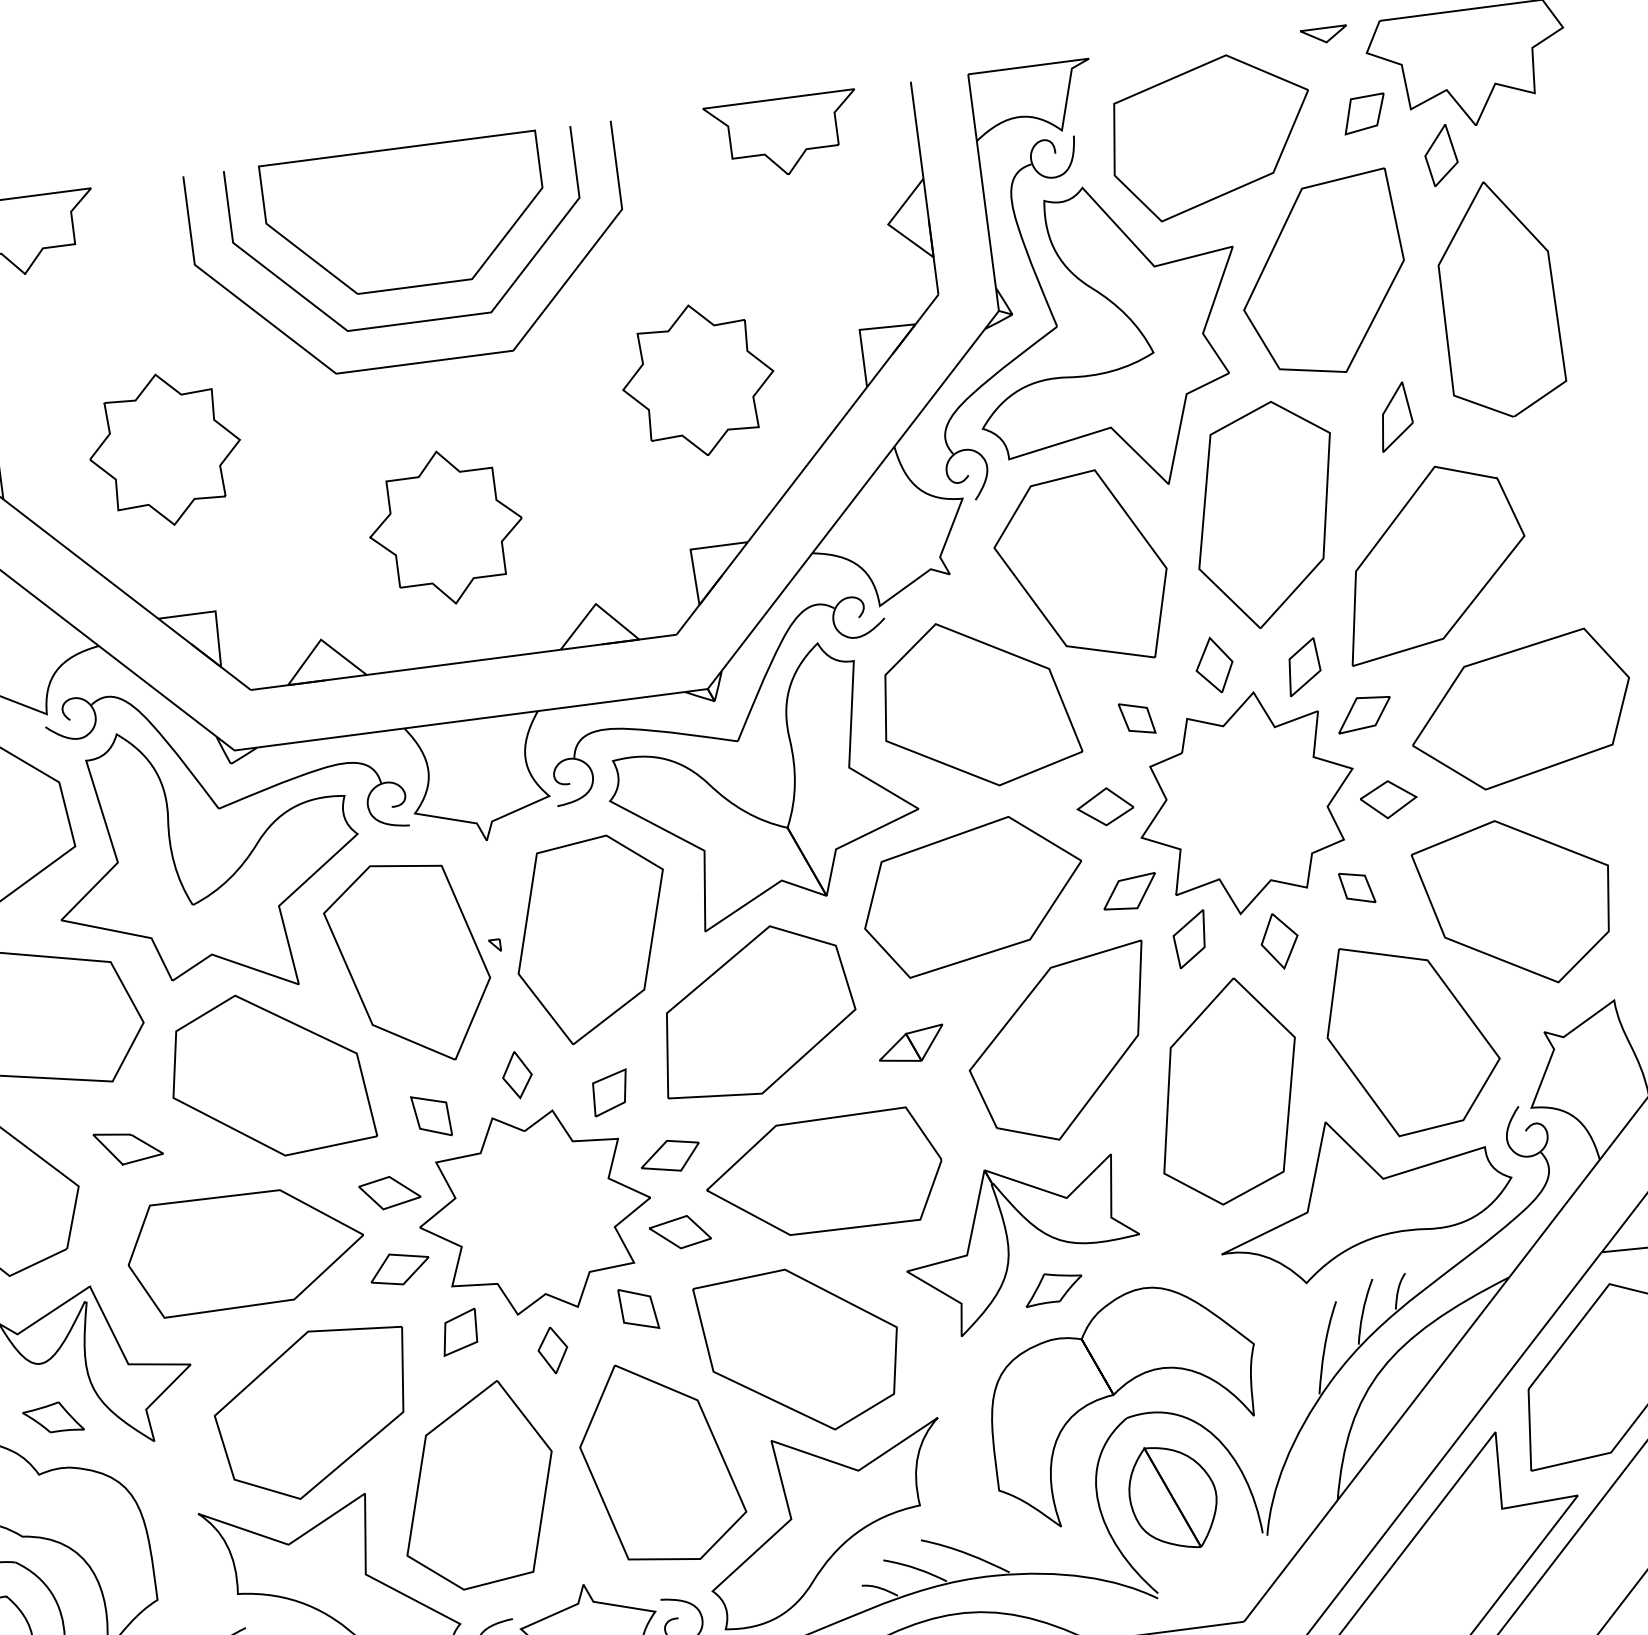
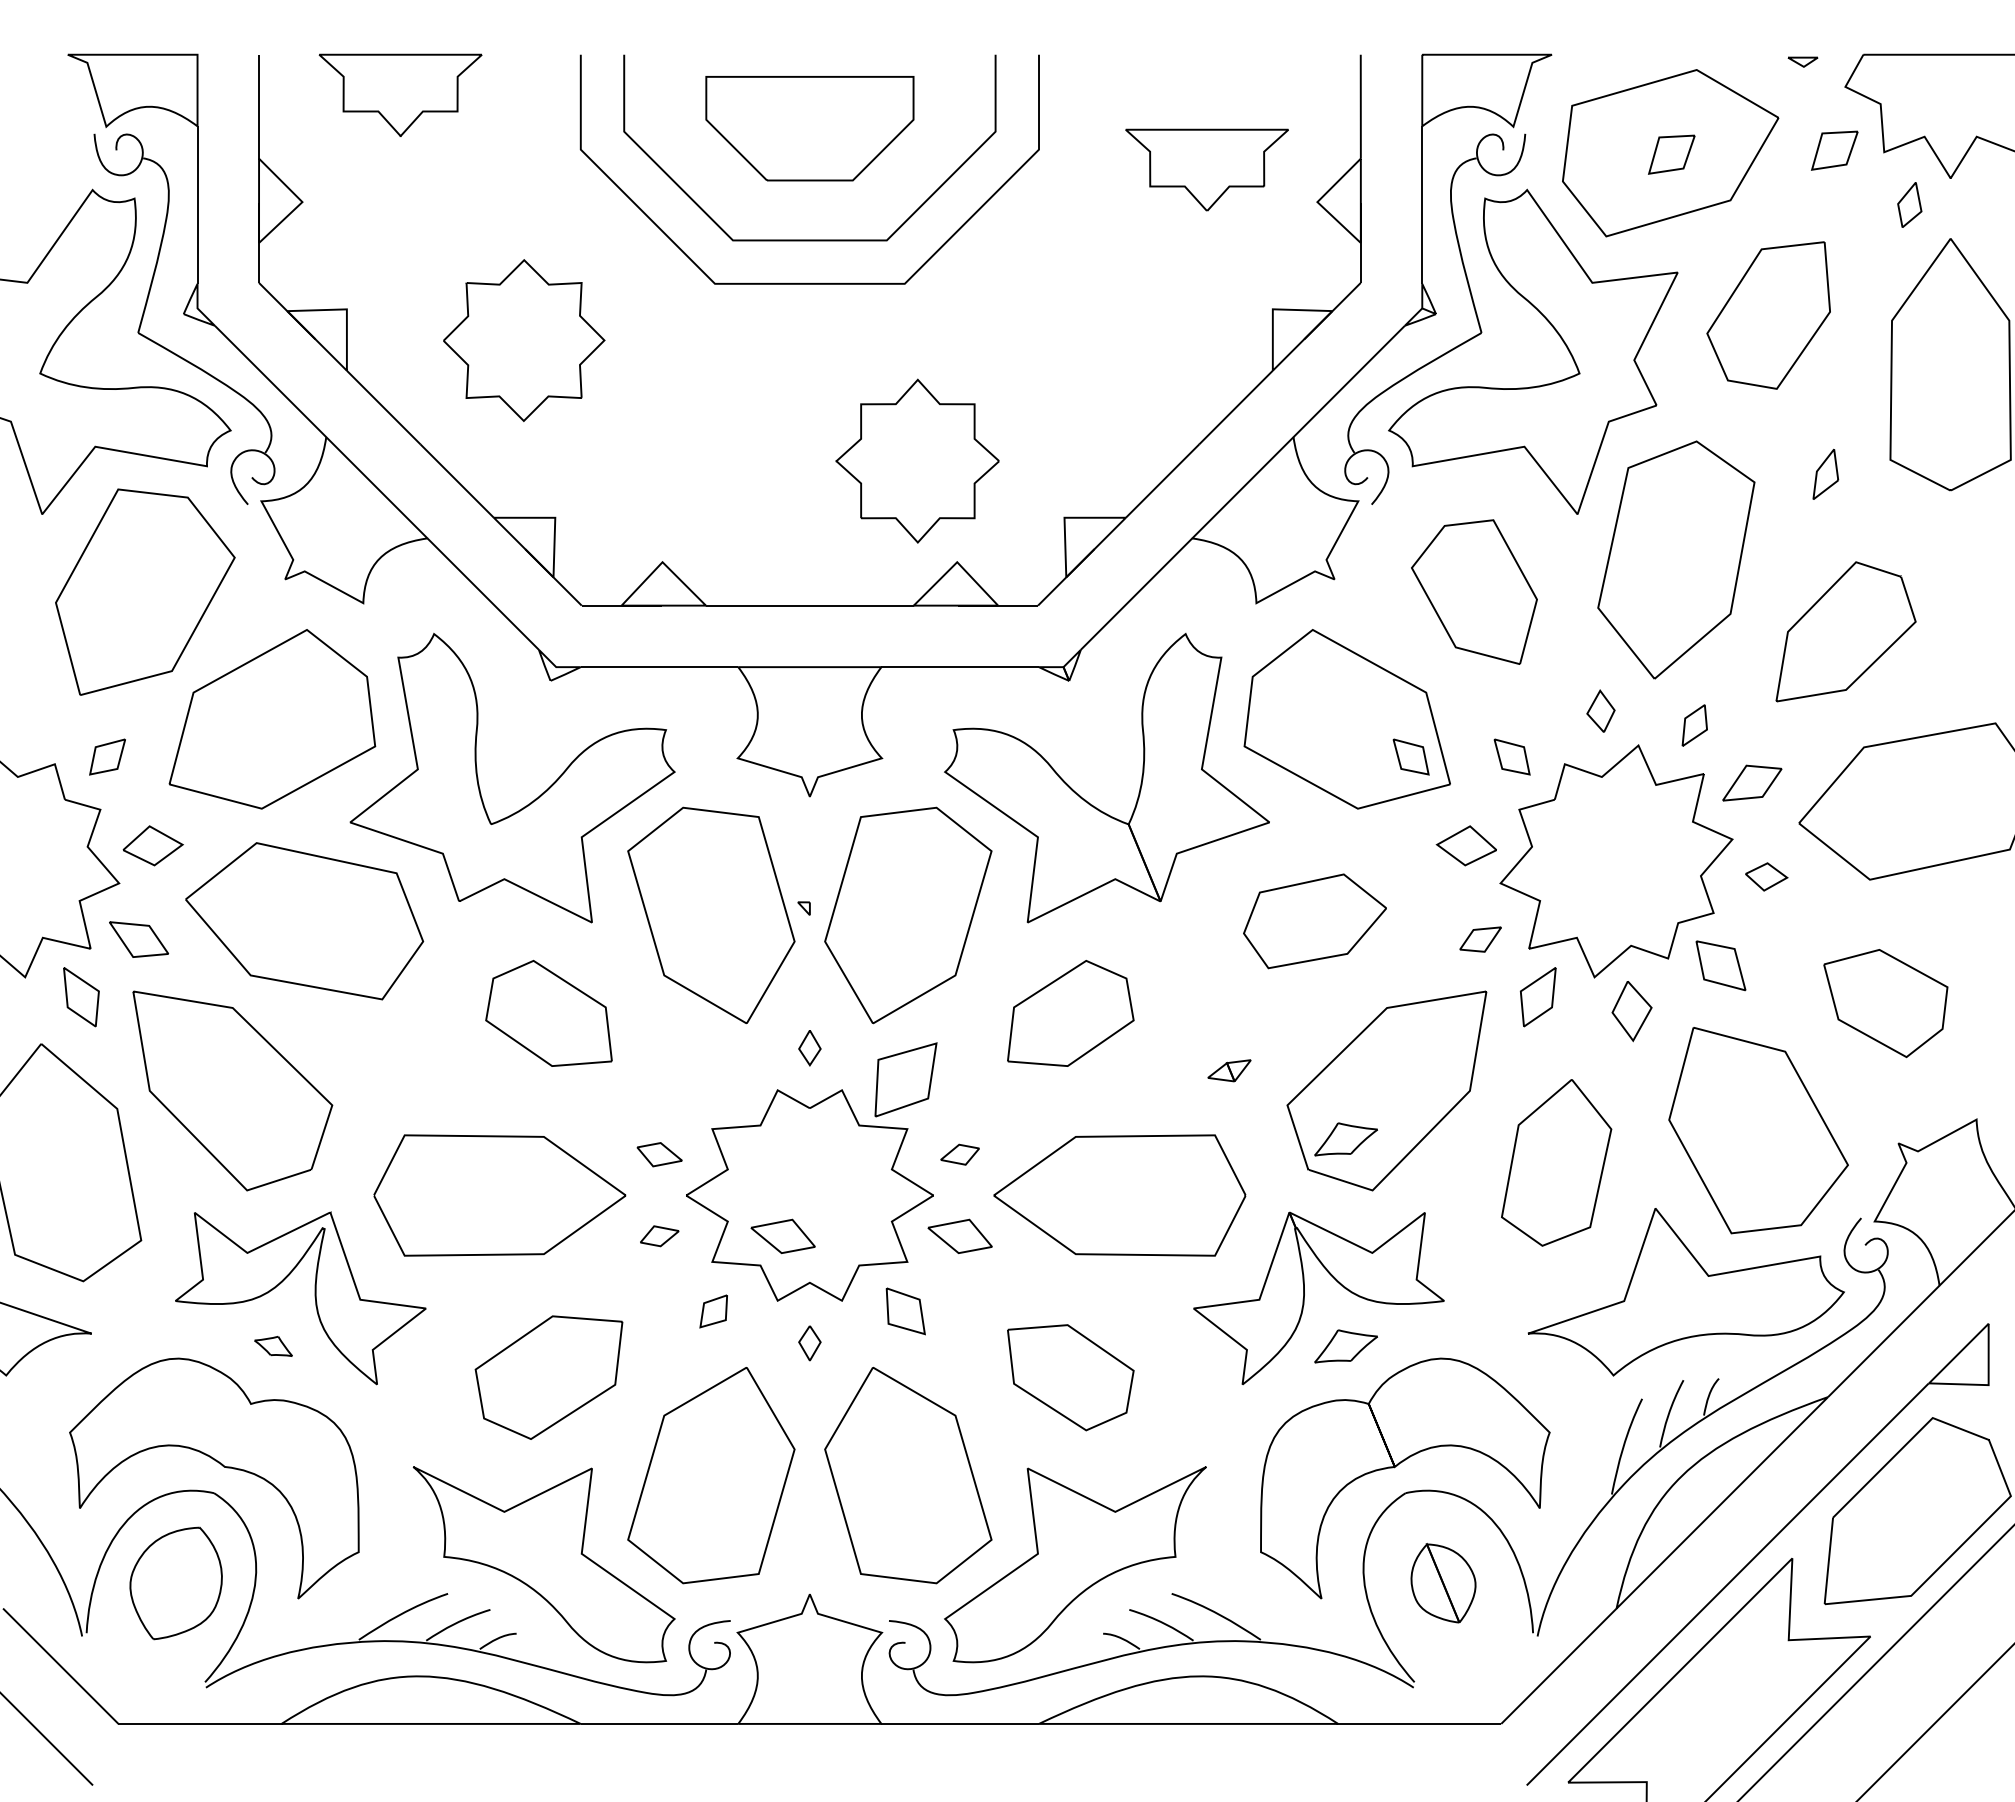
part: (1323, 34) -> (1802, 61), size x0.6
part: (782, 136) -> (1206, 169), moved
part: (1212, 137) -> (1671, 154), added
part: (1440, 155) -> (1909, 204), size x0.7
part: (405, 217) -> (809, 128), size x0.7
part: (1322, 275) -> (1768, 315), size x0.7
part: (698, 380) -> (1095, 340), removed
part: (1395, 417) -> (1825, 474), size x0.7
part: (445, 527) -> (917, 460), moved
part: (1432, 561) -> (1845, 631), size x0.7
part: (1081, 568) -> (1474, 591), size x0.7
part: (1213, 664) -> (1600, 710), size x0.7
part: (1303, 667) -> (1694, 725), size x0.7
part: (749, 710) -> (1104, 695), removed
part: (1042, 730) -> (1410, 756), added
part: (201, 783) -> (516, 697), removed
part: (1388, 799) -> (1766, 876), size x0.7
part: (1356, 887) -> (1720, 965), size x1.4
part: (1129, 892) -> (1480, 939), size x0.7
part: (972, 895) -> (1314, 921), size x0.6
part: (1515, 903) -> (1885, 1003), size x0.6
part: (756, 1011) -> (1070, 1013), size x0.6
part: (911, 1045) -> (1229, 1070), size x0.6
part: (269, 1074) -> (548, 1013), size x0.6
part: (516, 1074) -> (809, 1047), size x0.7
part: (1227, 1091) -> (1556, 1162), size x0.7
part: (610, 1092) -> (905, 1079), size x1.6
part: (1027, 1095) -> (1345, 1139), added
part: (431, 1116) -> (713, 1079), removed
part: (128, 1146) -> (390, 1070), removed
part: (669, 1156) -> (959, 1154), size x0.6
part: (389, 1192) -> (659, 1154), size x0.7
part: (514, 1253) -> (782, 1235), added
part: (399, 1268) -> (659, 1235), size x0.6
part: (459, 1332) -> (713, 1311), size x0.7
part: (552, 1350) -> (809, 1343), size x0.7
part: (800, 1350) -> (1070, 1377), size x0.6
part: (313, 1414) -> (548, 1377), size x0.7
part: (53, 1418) -> (273, 1346), size x0.6
part: (1173, 1497) -> (1443, 1583), size x0.7

